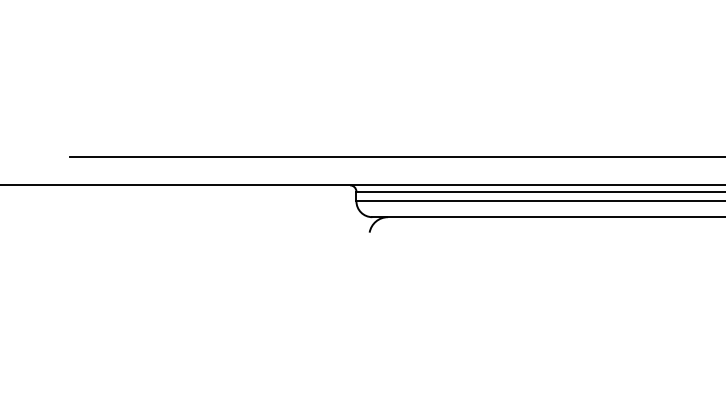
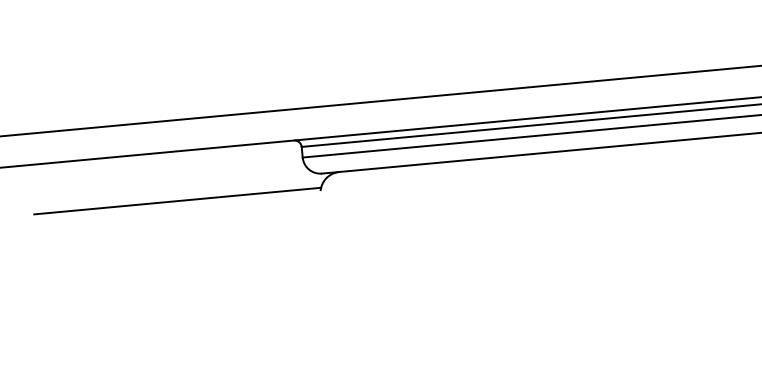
line: (241, 229) -> (177, 200), added

